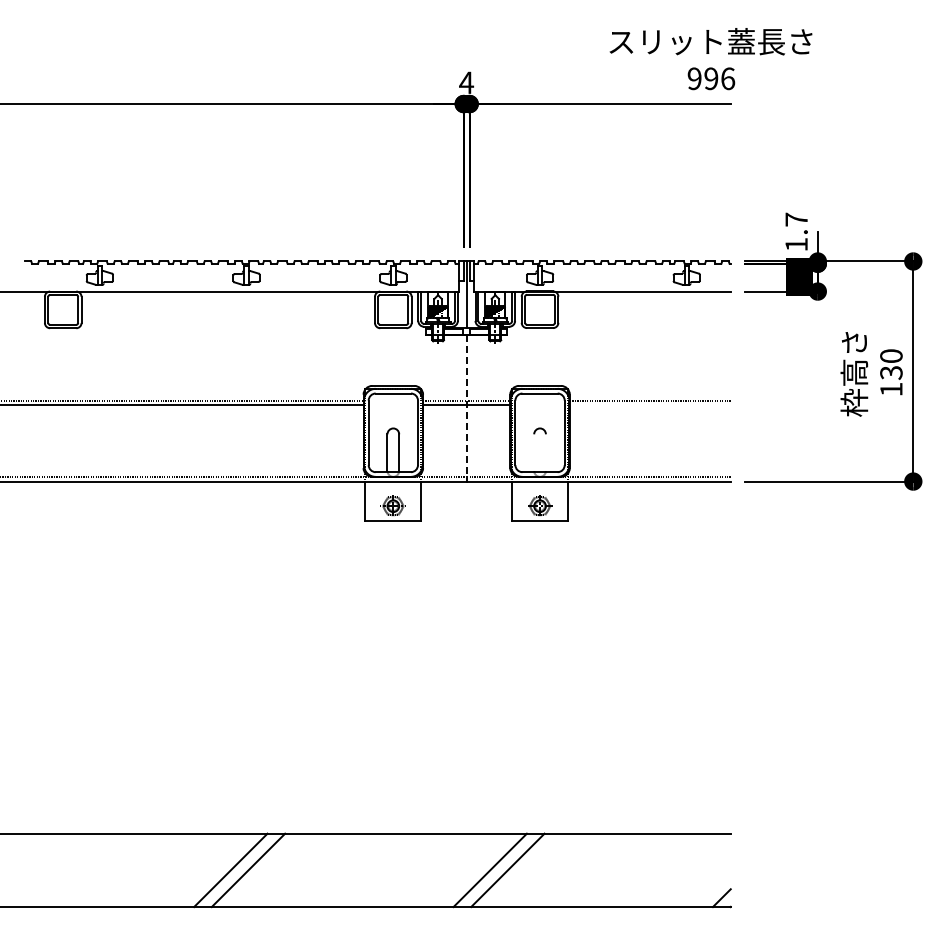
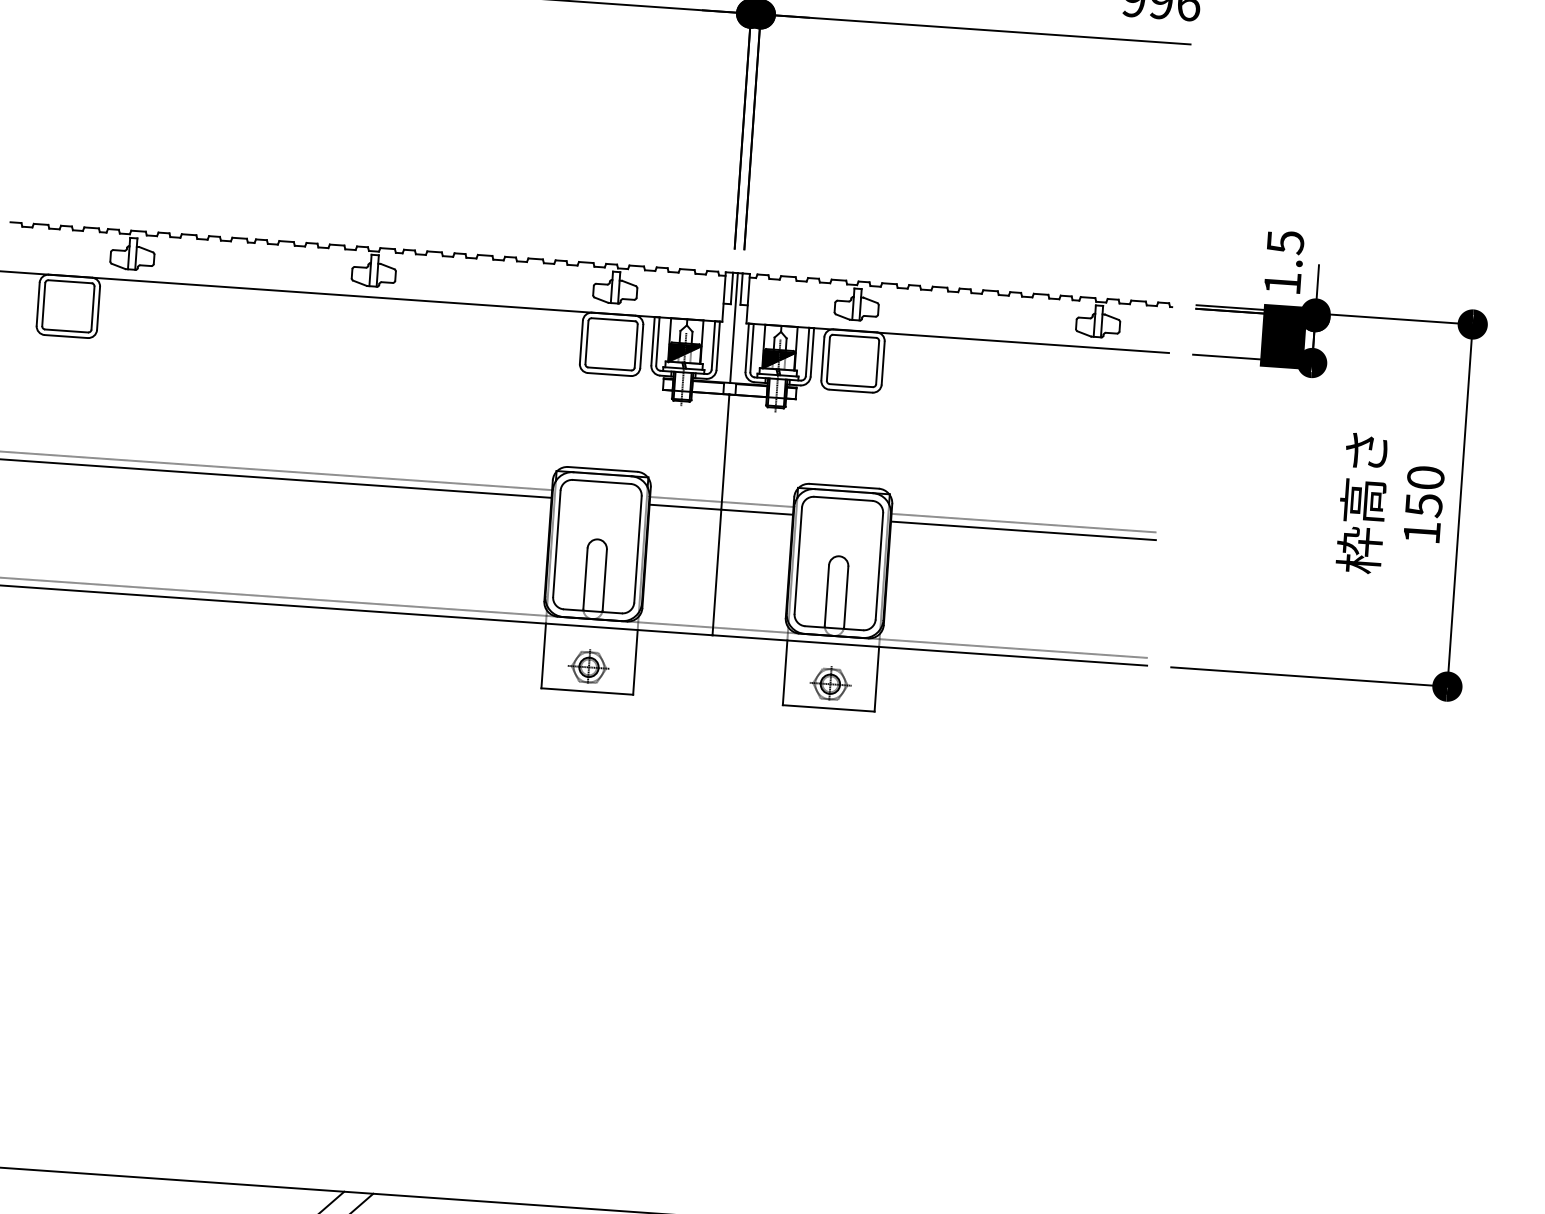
text: (796, 219) -> (1285, 241), 1.7 -> 1.5
text: (891, 372) -> (1424, 504), 130 -> 150
line: (649, 405) -> (1022, 531), added
line: (466, 408) -> (720, 514), dashed -> solid
line: (534, 452) -> (827, 595), added
line: (545, 452) -> (845, 596), added

